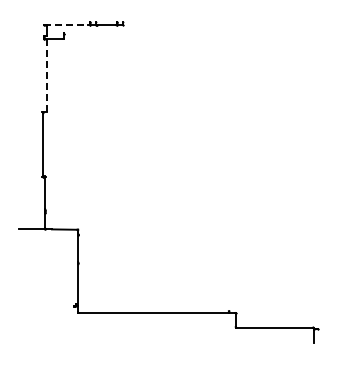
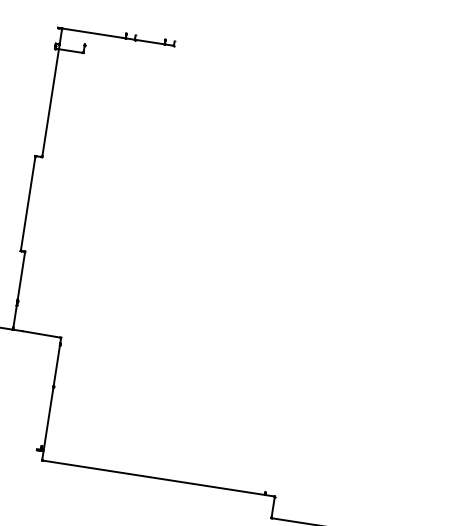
line: (66, 25) -> (90, 33), dashed -> solid
line: (47, 73) -> (51, 99), dashed -> solid

